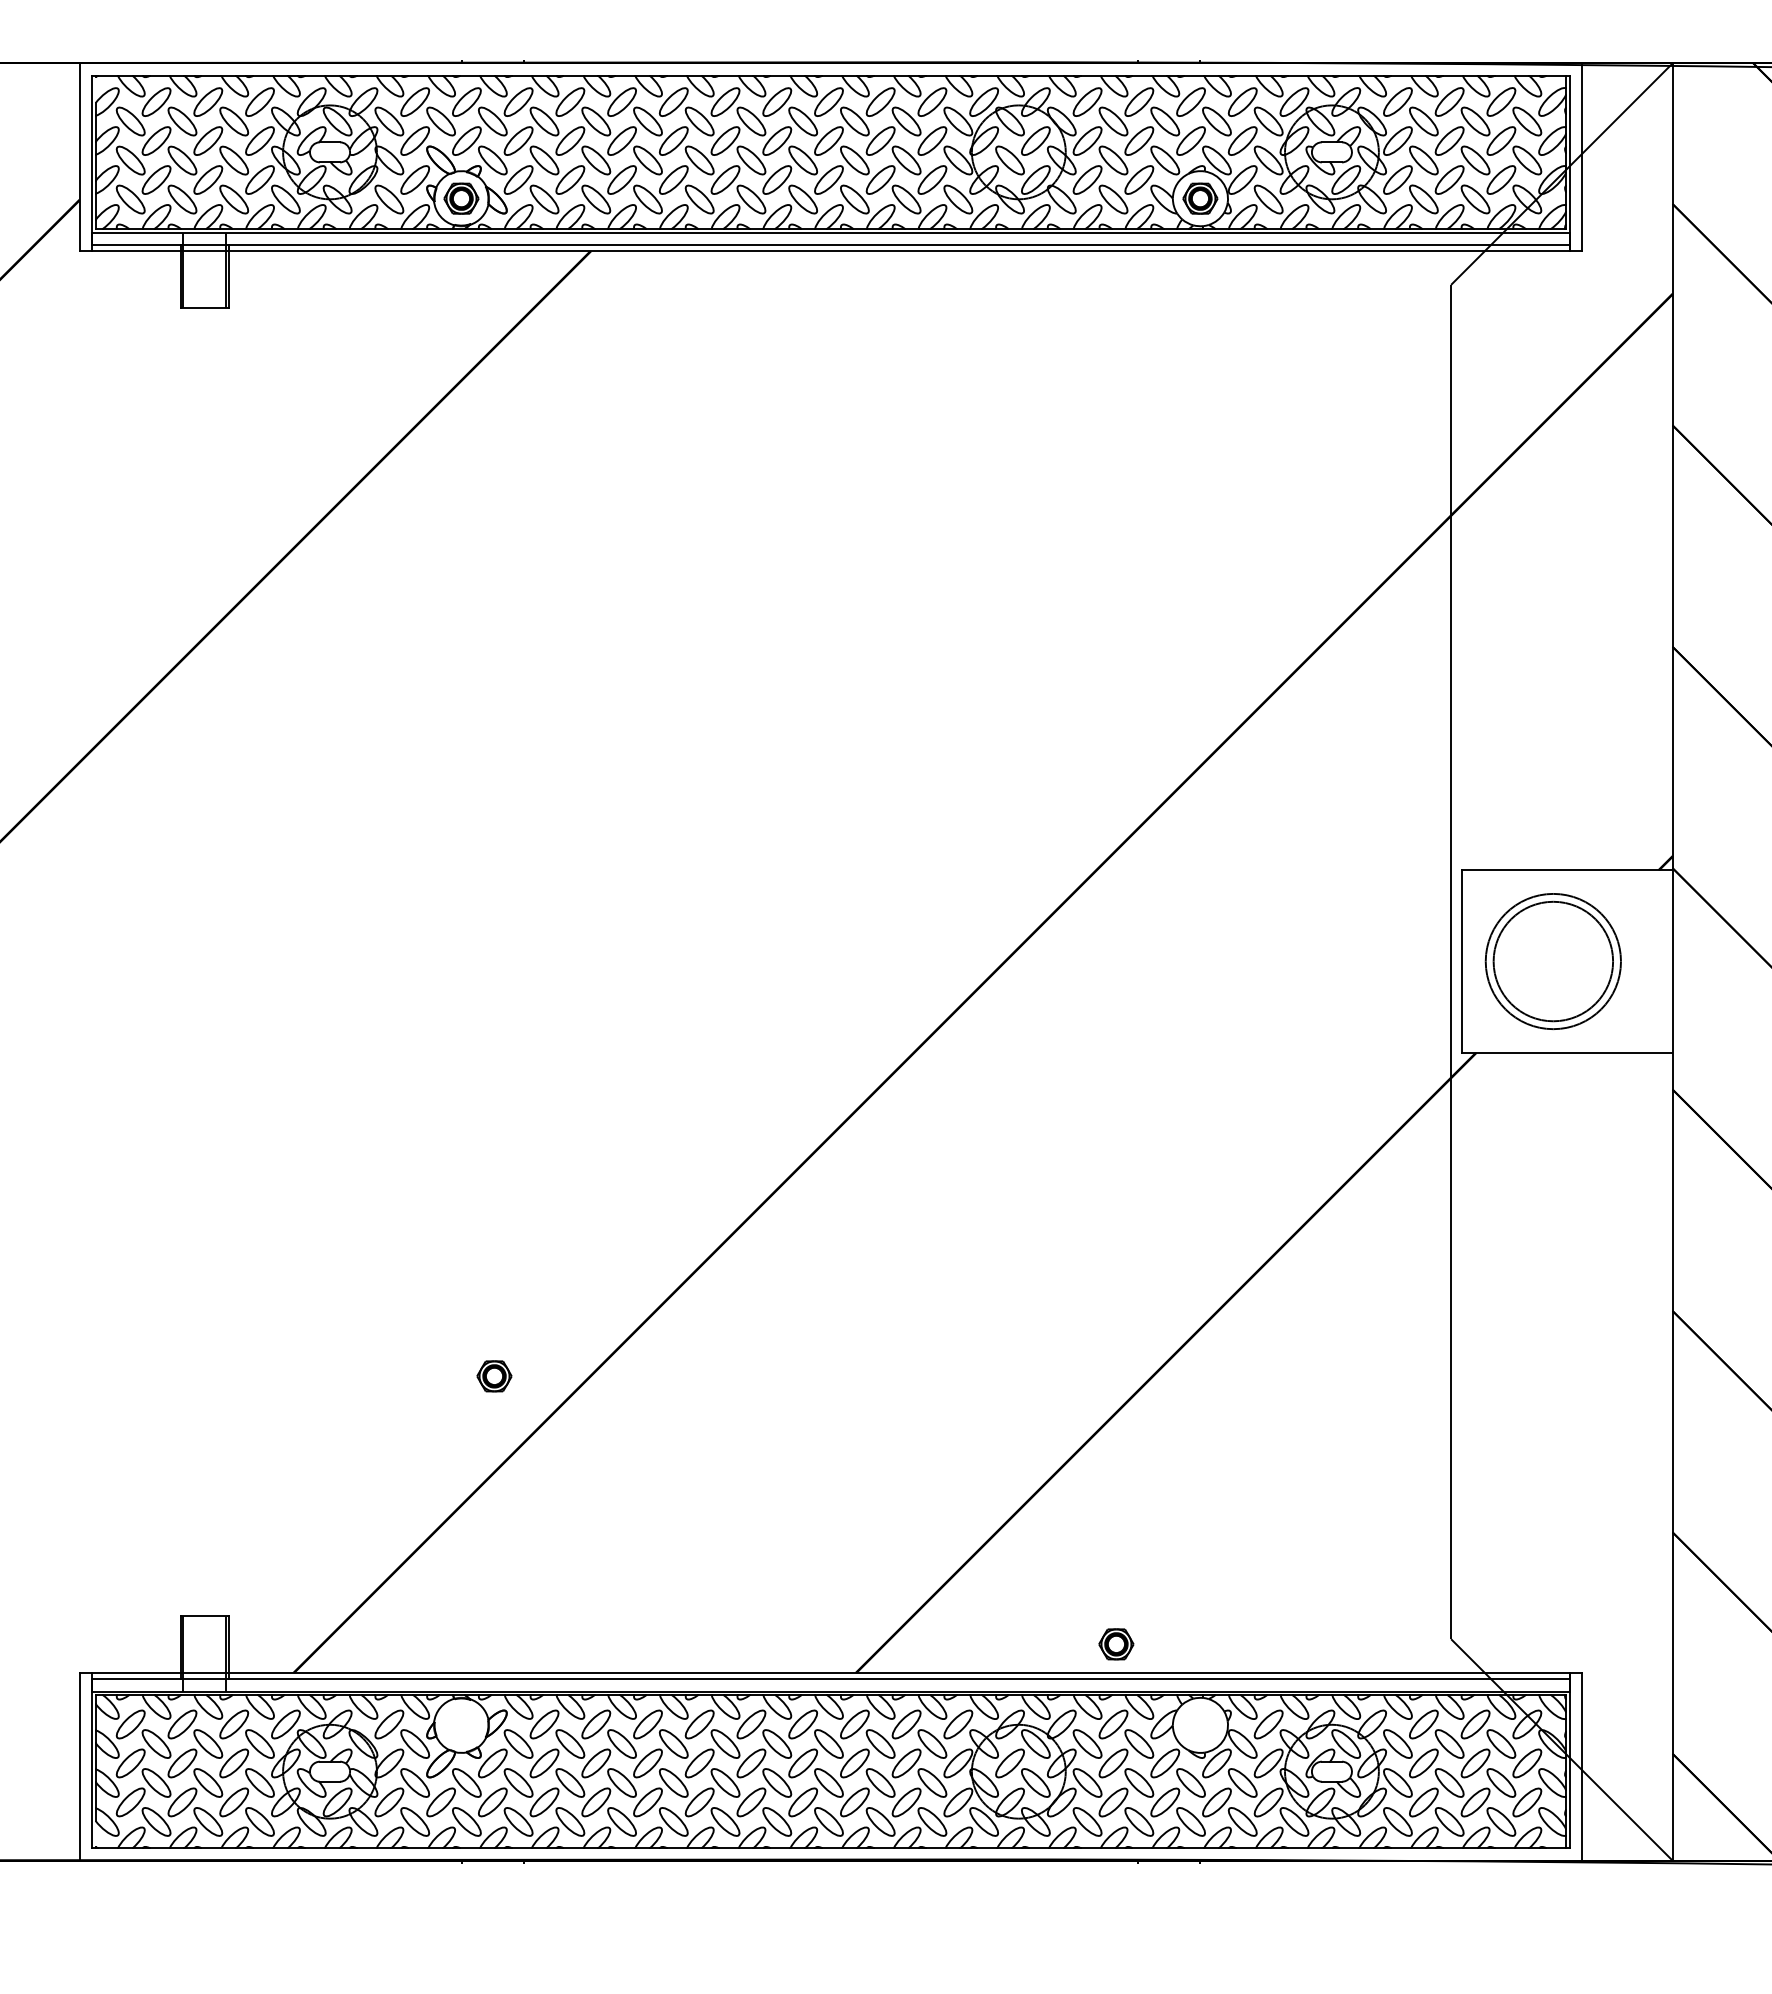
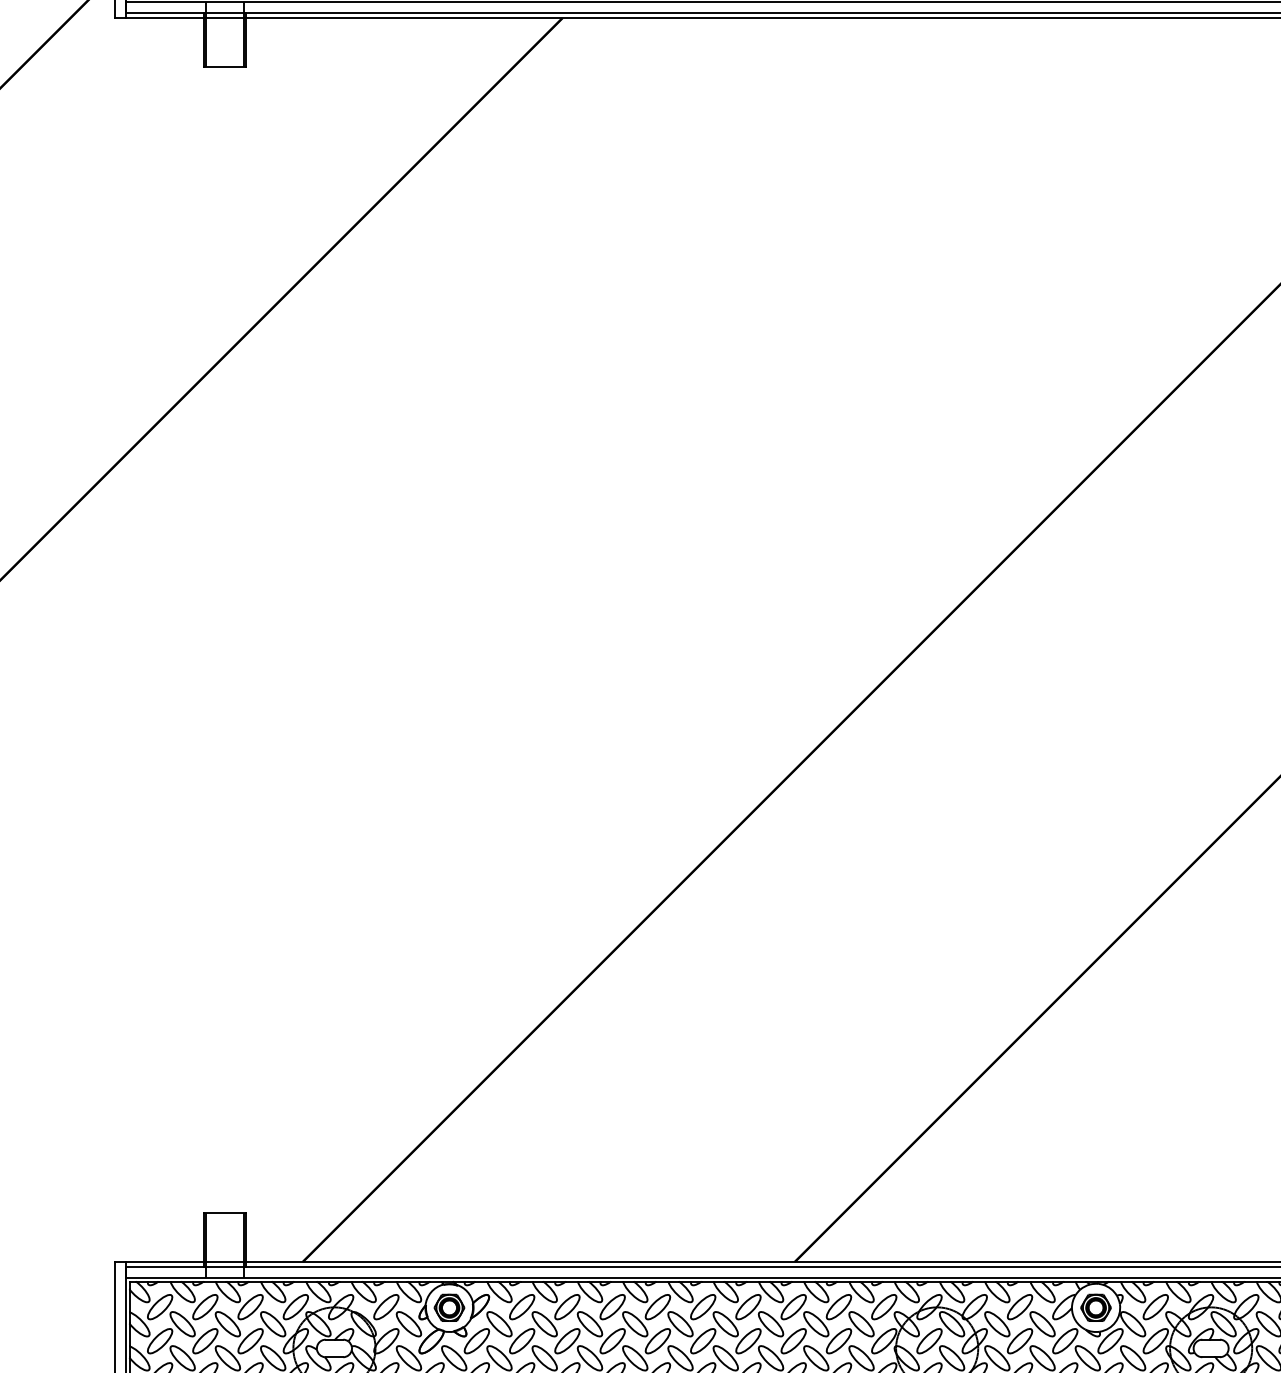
part: (494, 1376) -> (449, 1308), moved
part: (1116, 1644) -> (1096, 1308), moved

